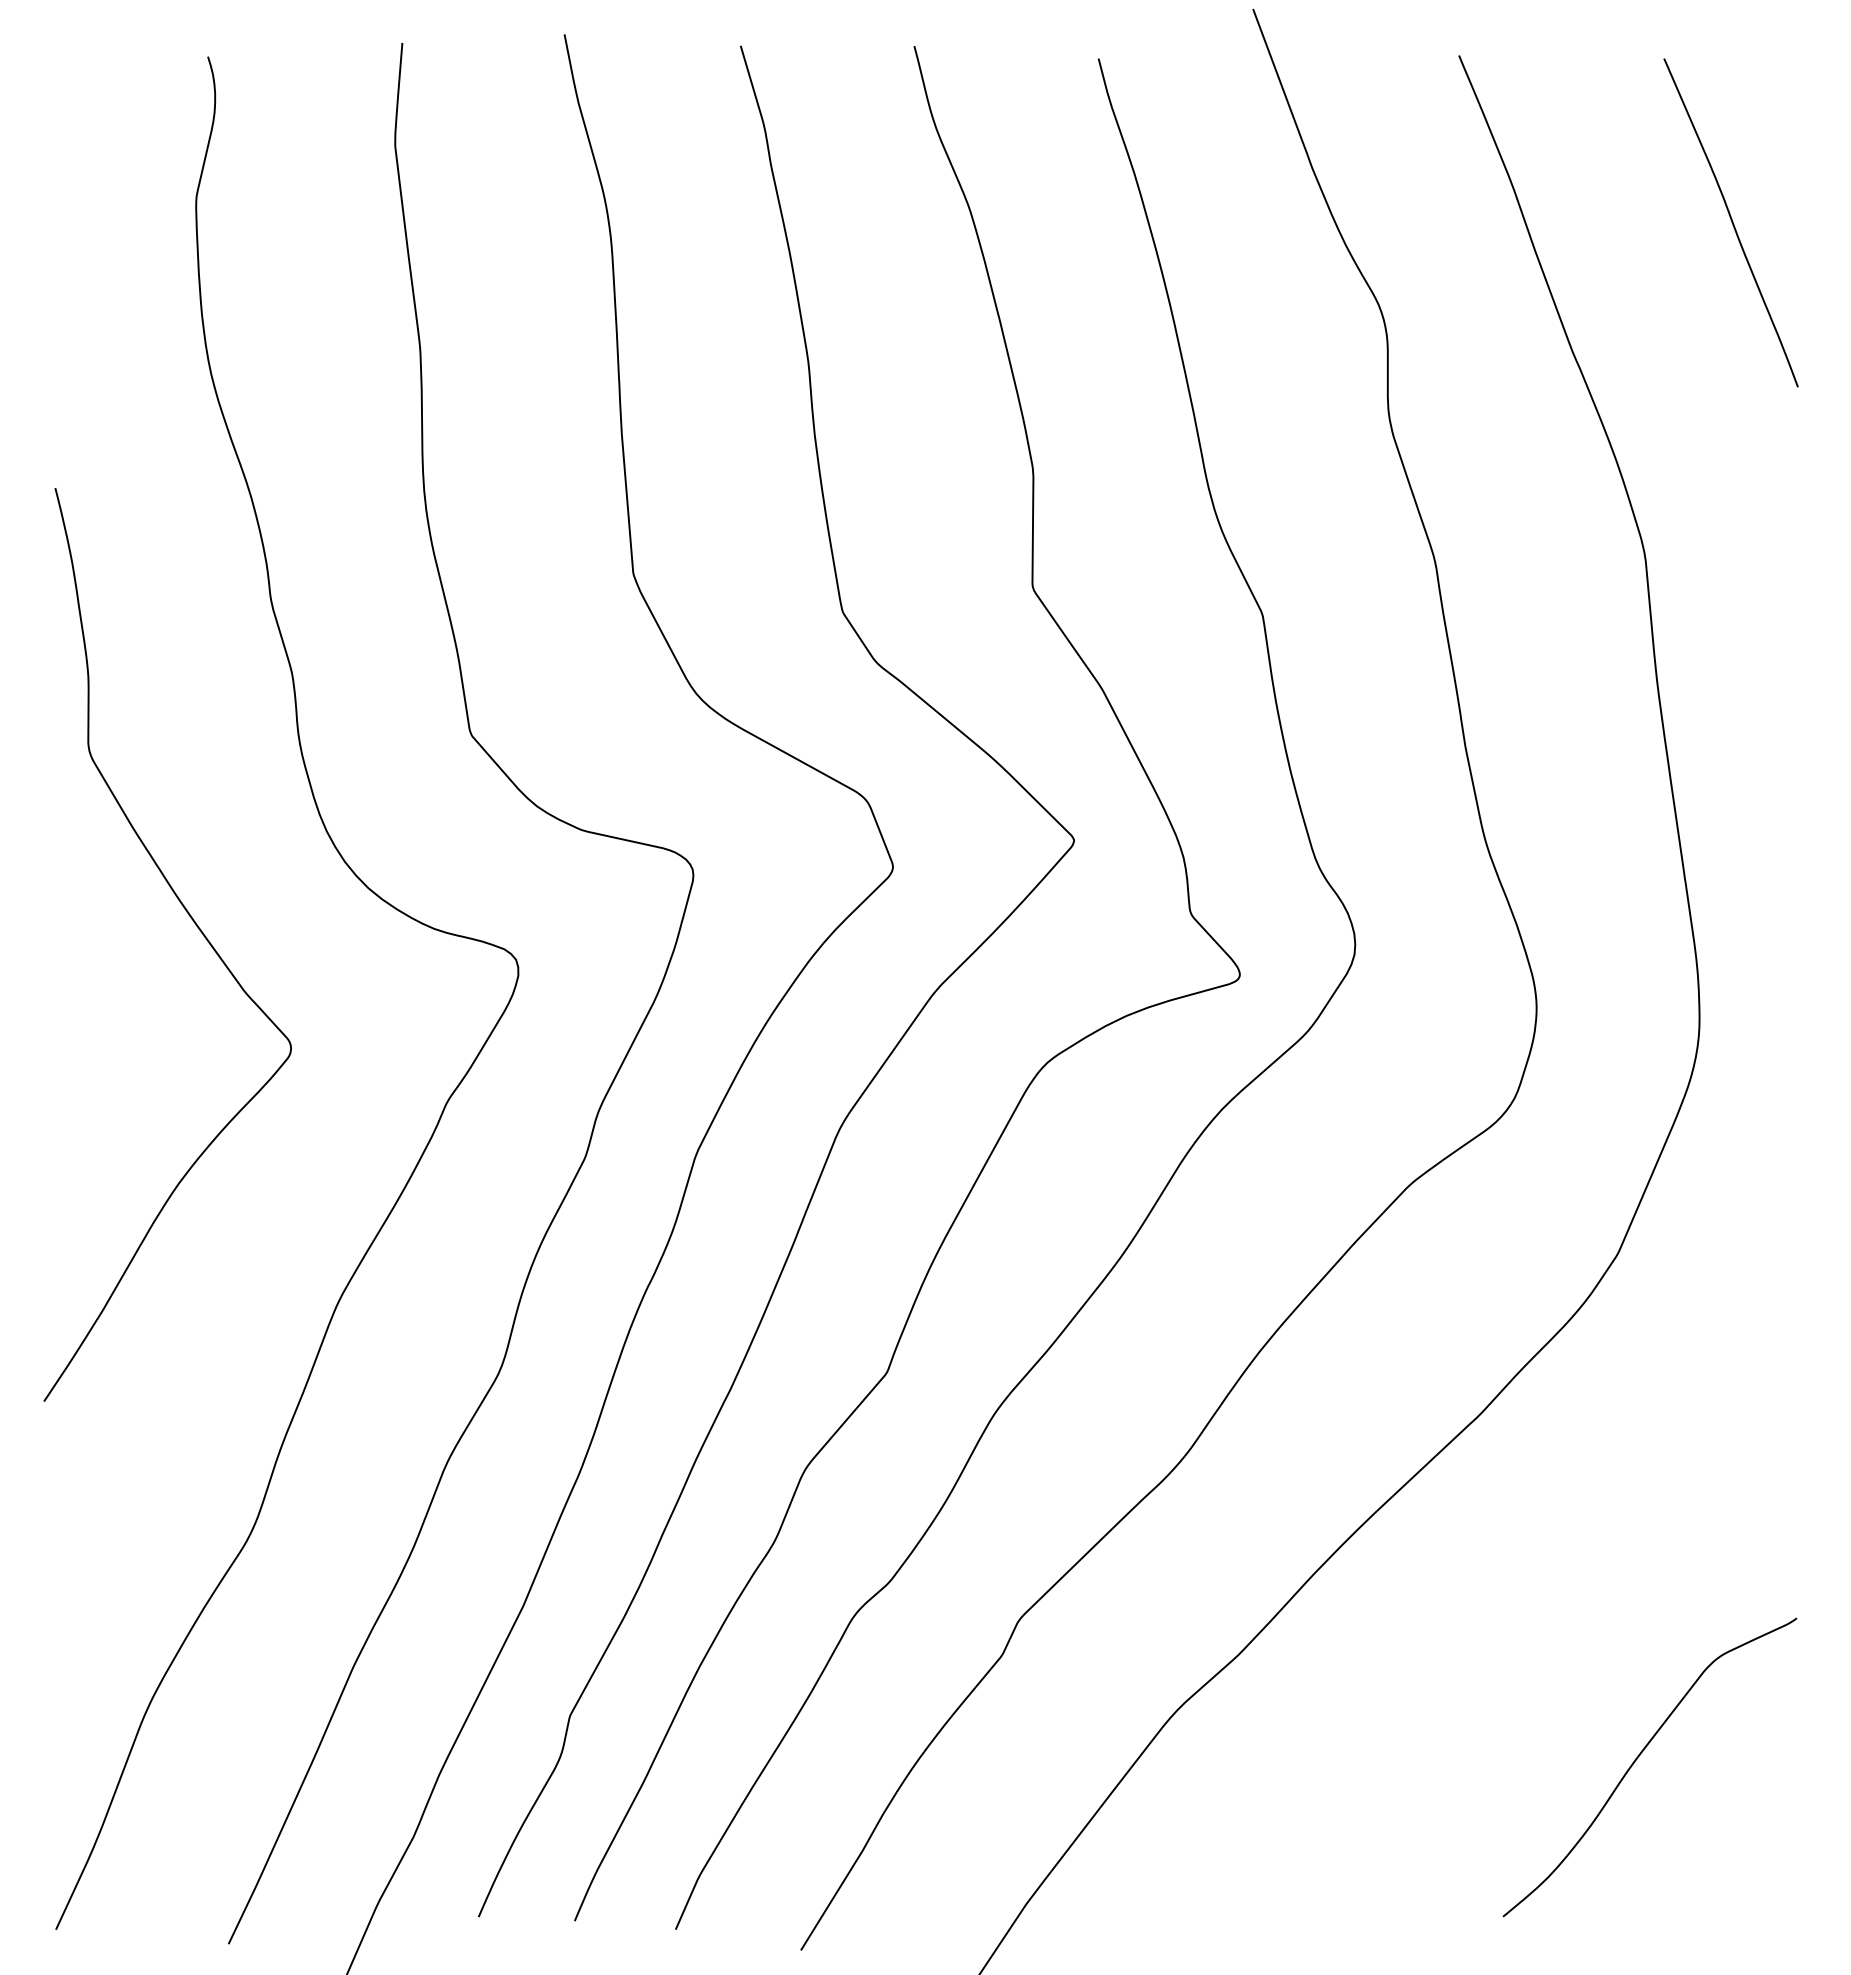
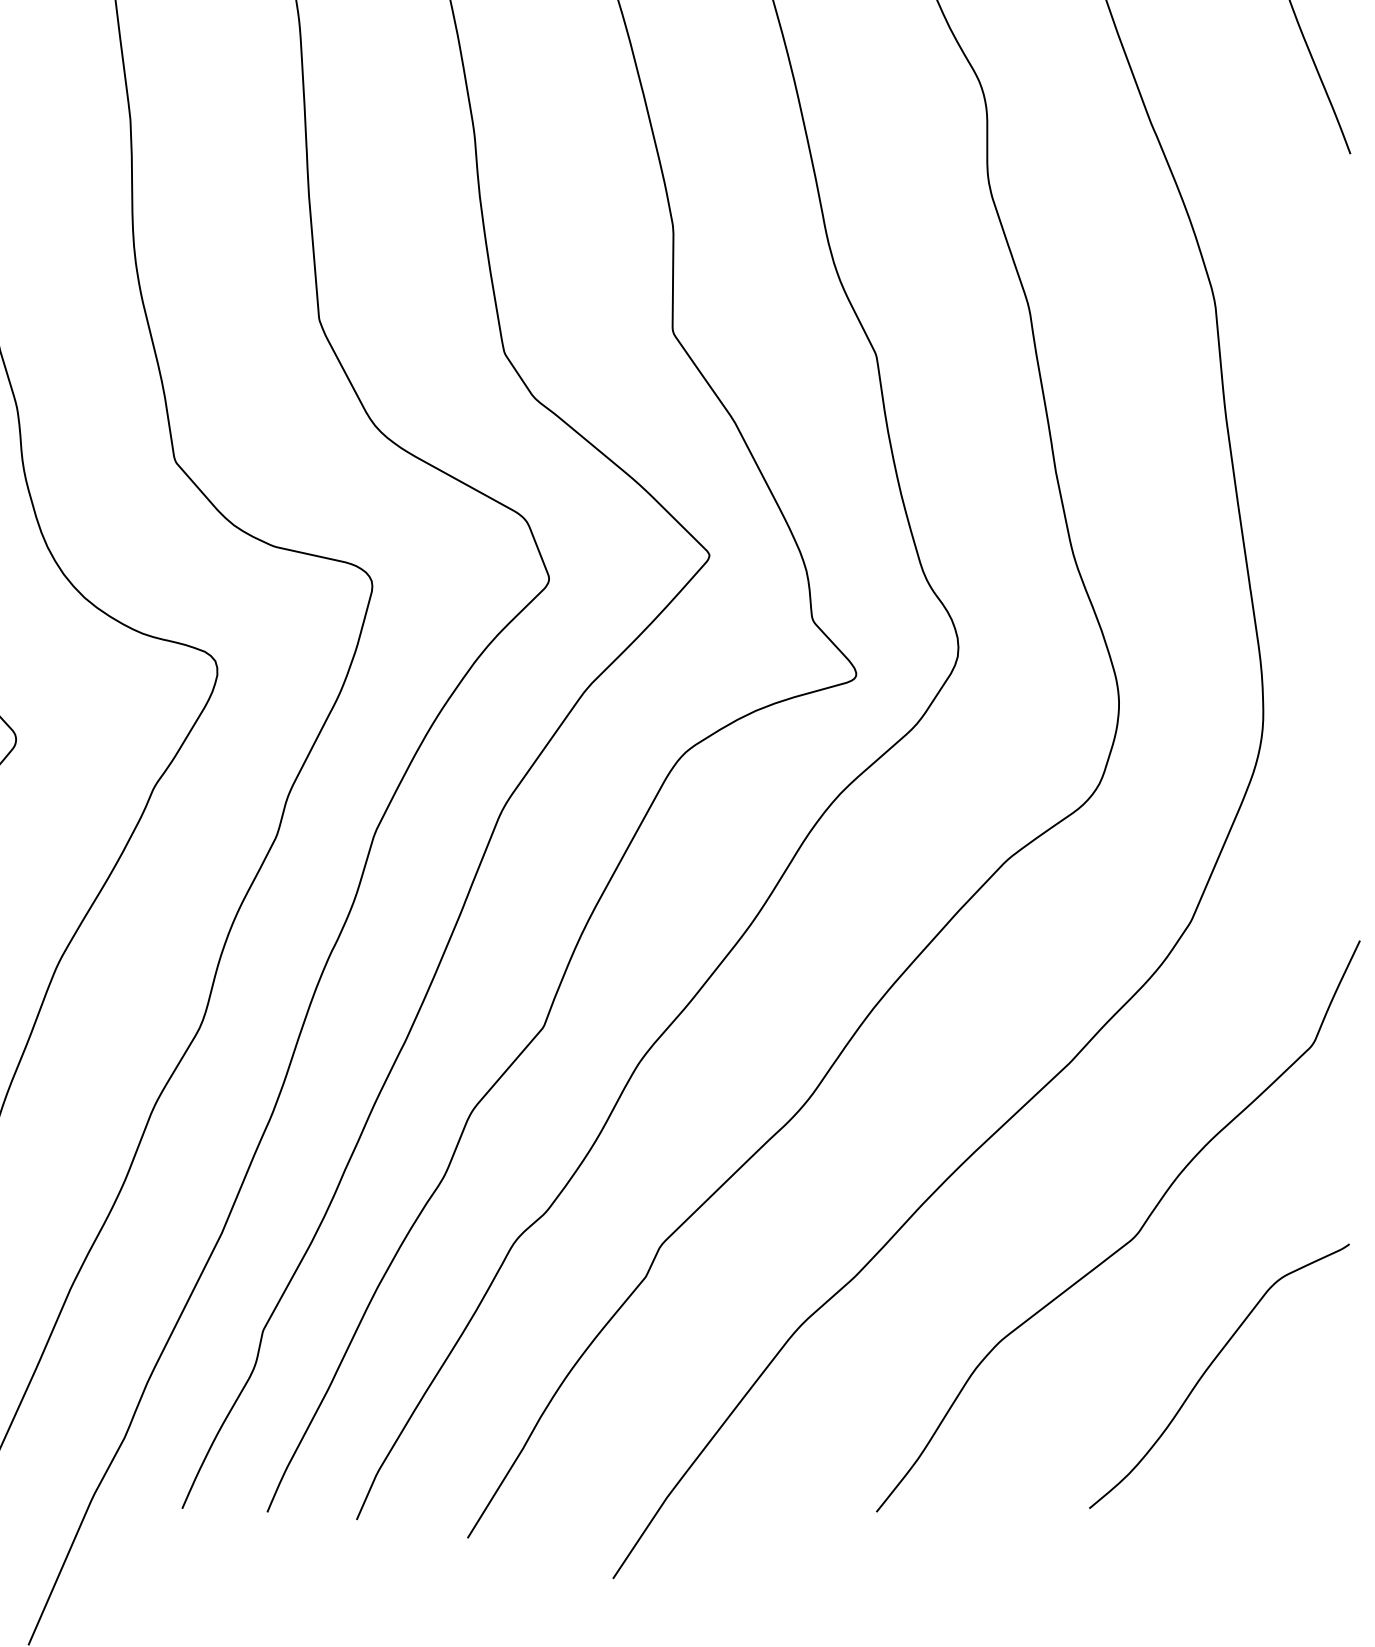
curve: (1546, 1615) -> (1127, 1241), added

